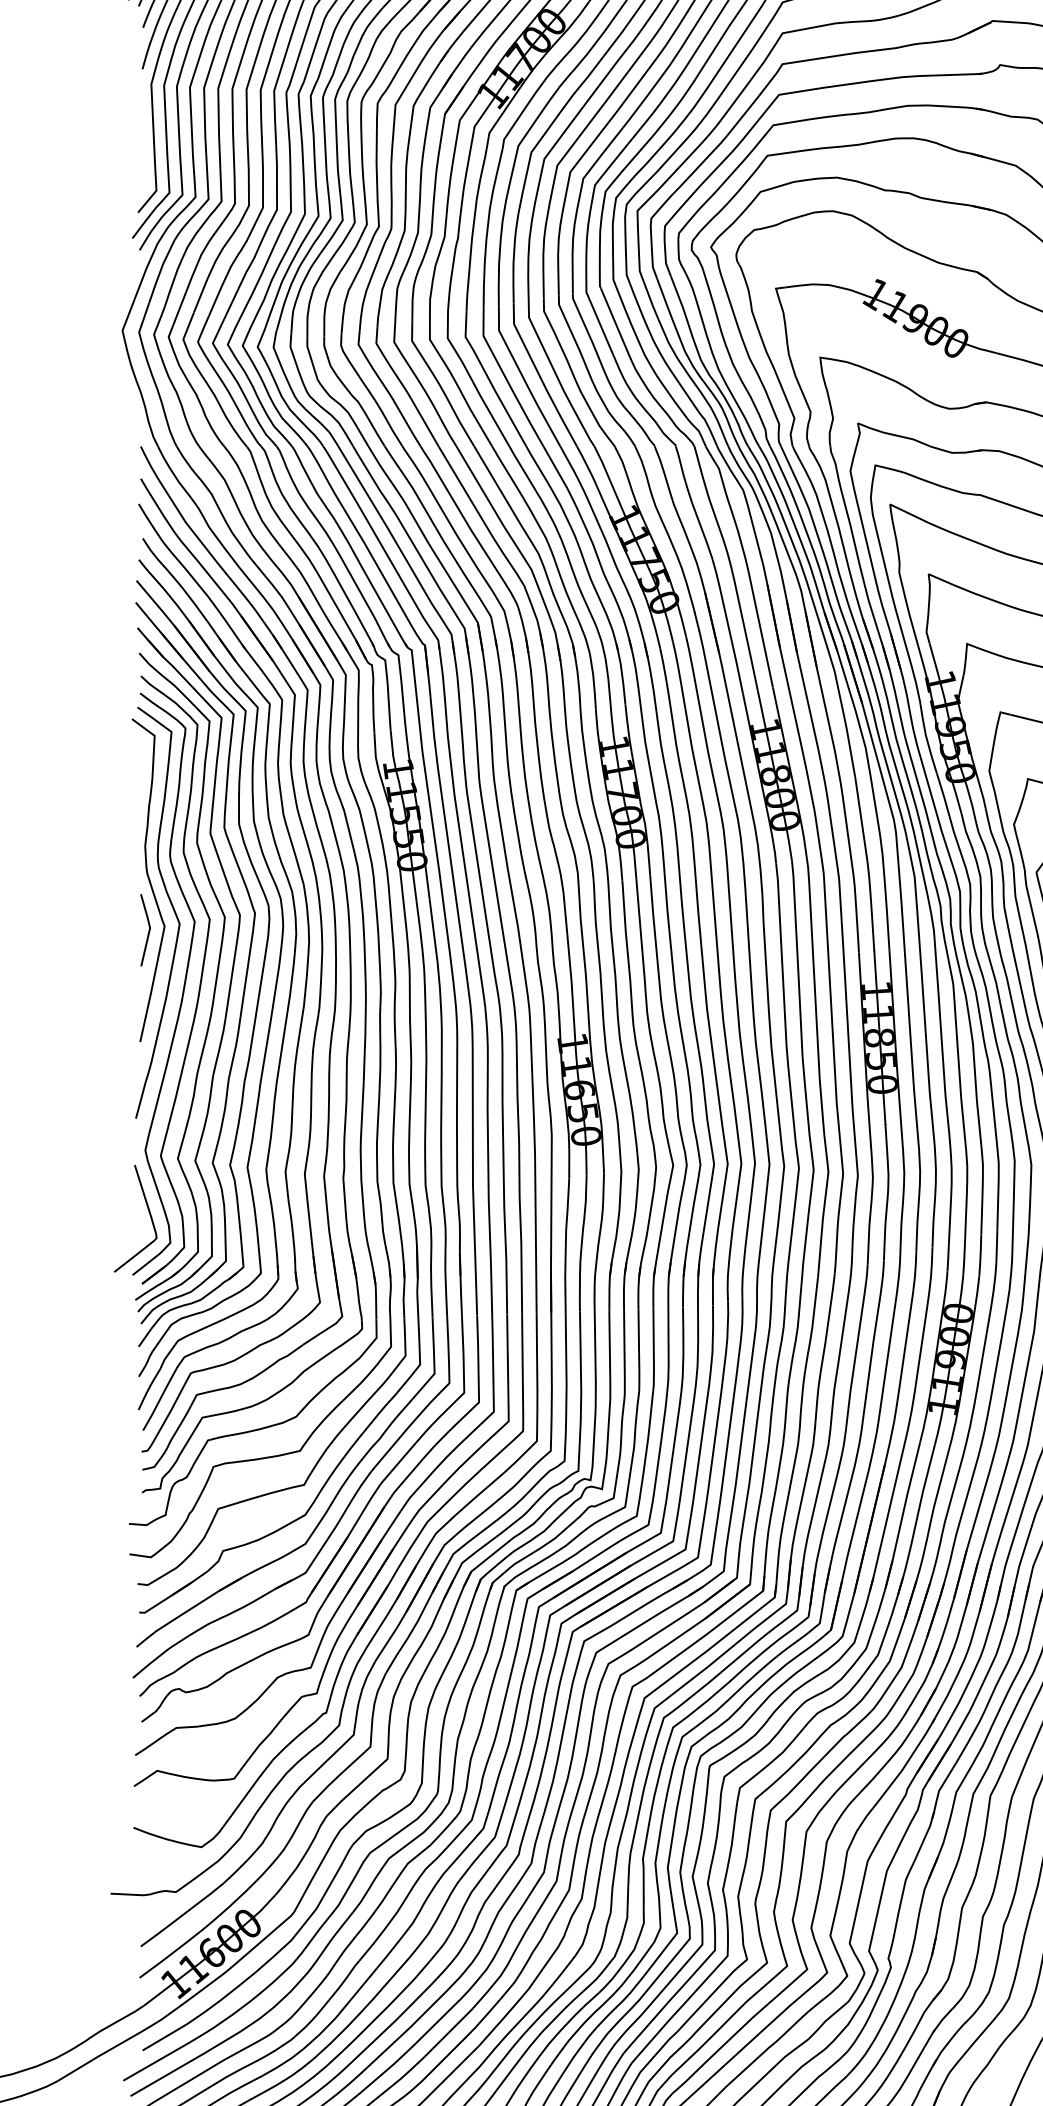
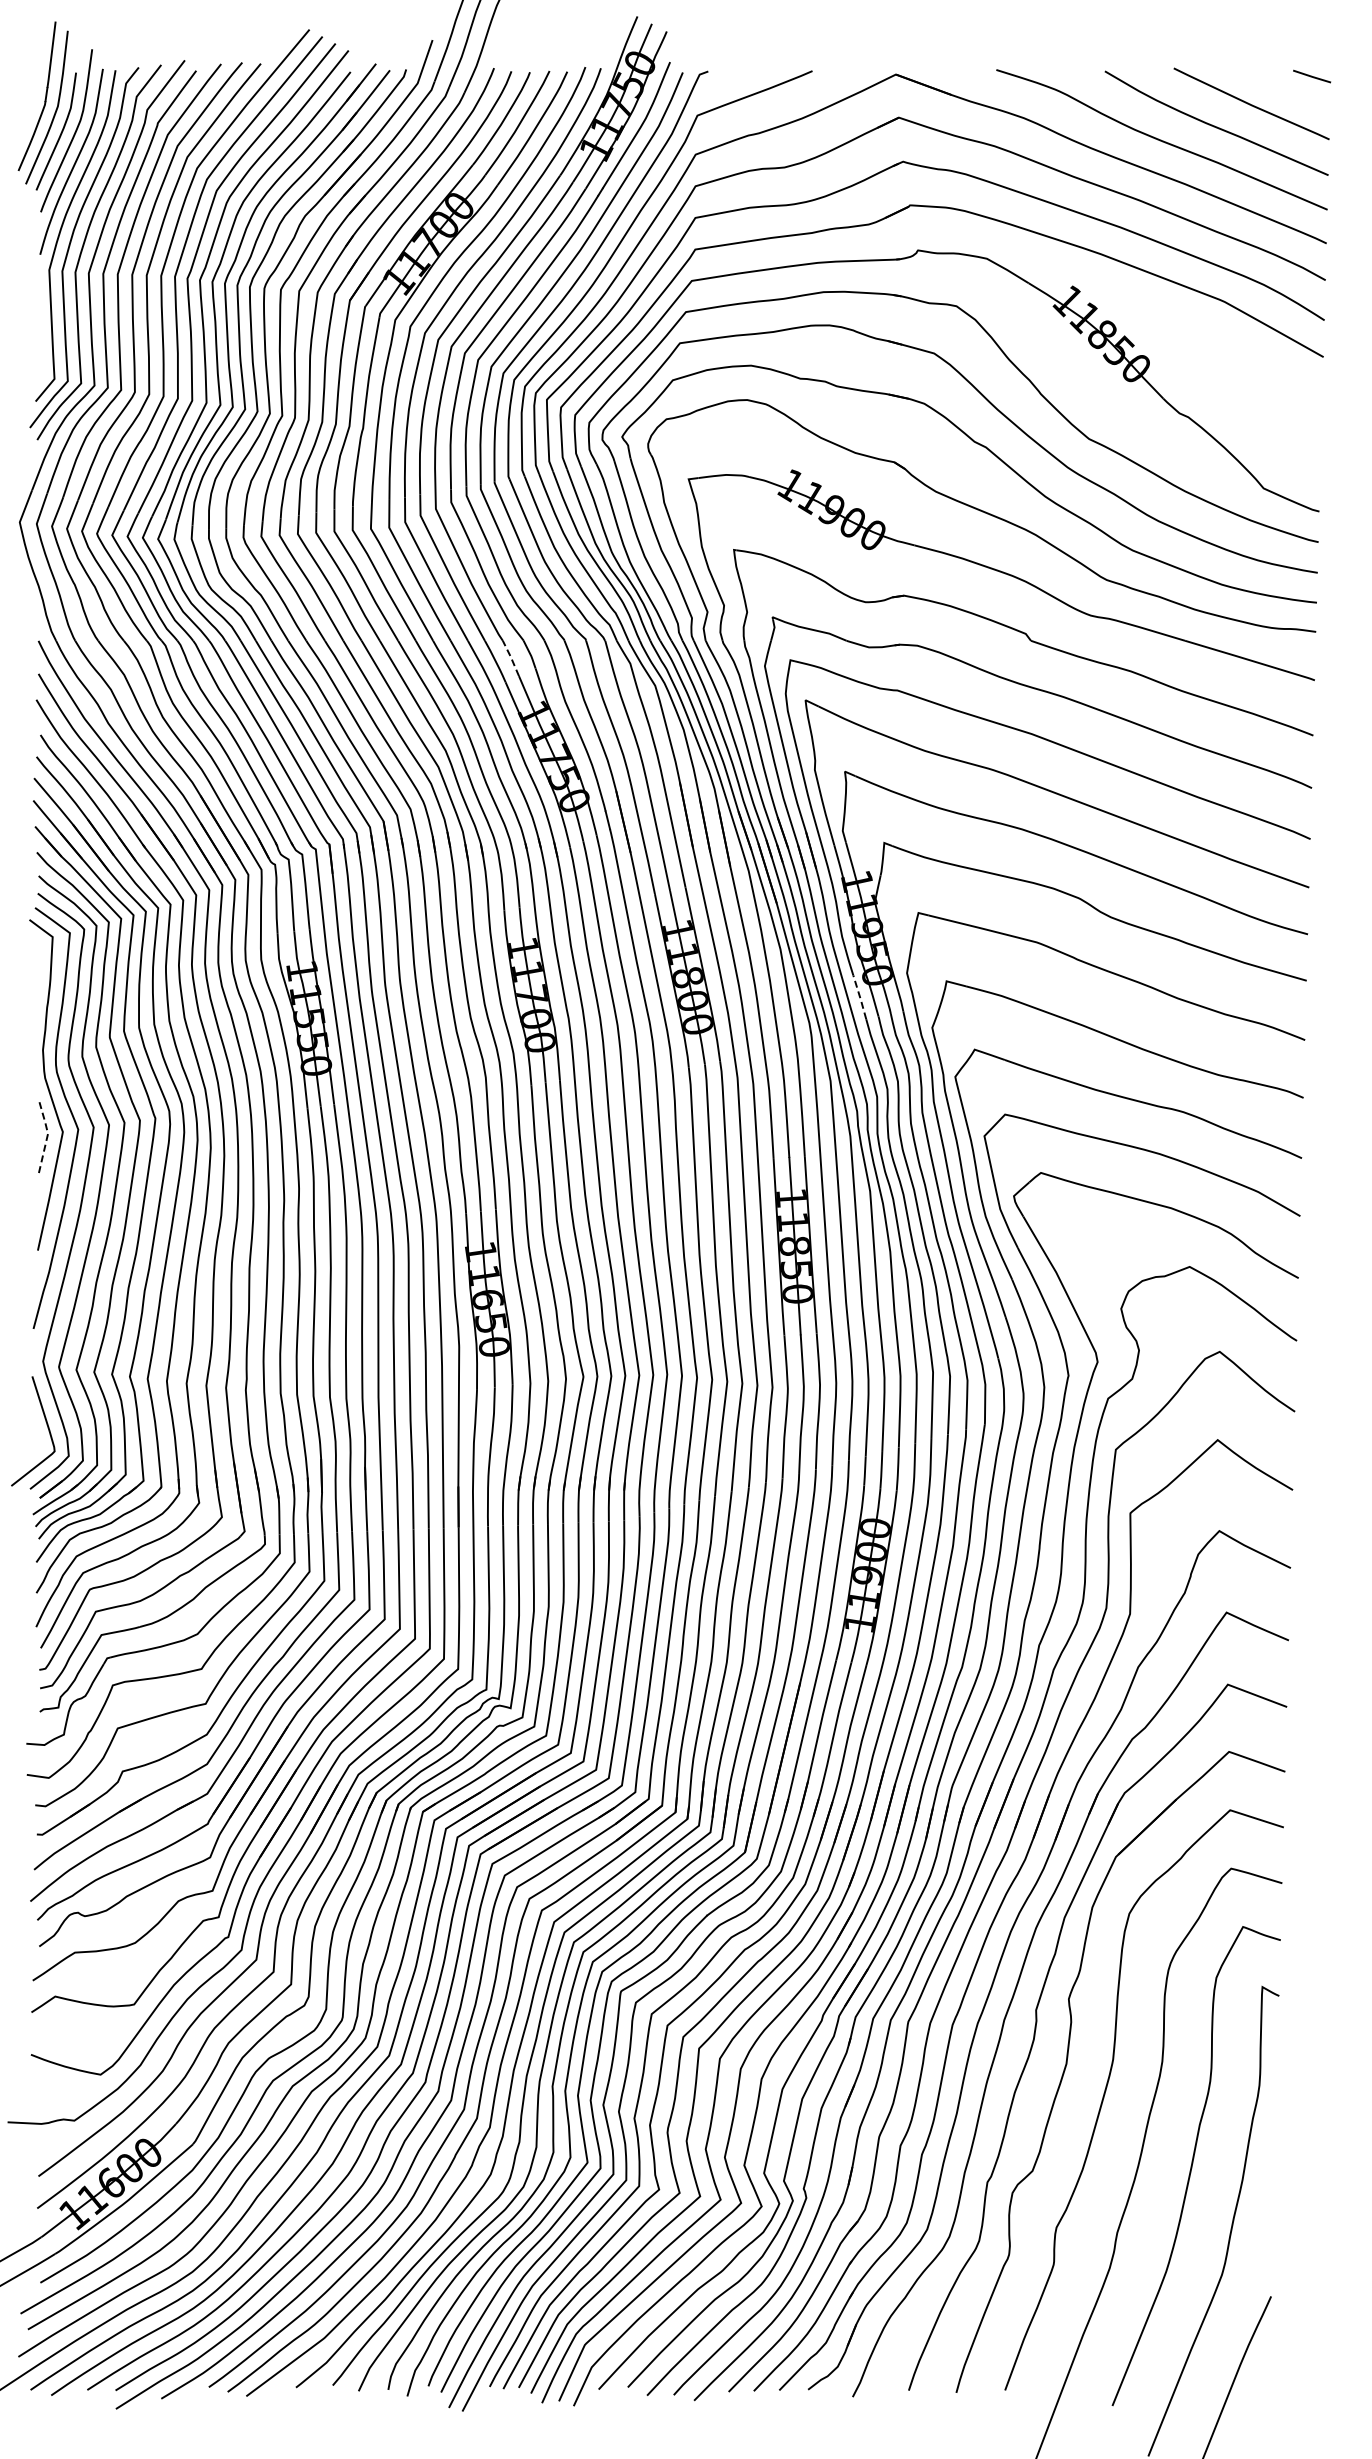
line: (602, 462) -> (511, 657), solid -> dashed
line: (943, 795) -> (860, 998), solid -> dashed
line: (149, 928) -> (47, 1134), solid -> dashed

